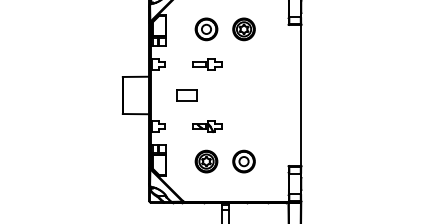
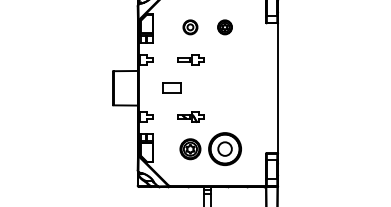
part: (206, 29) -> (190, 27), size x0.7
part: (243, 29) -> (224, 27), size x0.7
part: (243, 161) -> (224, 149), size x1.6

